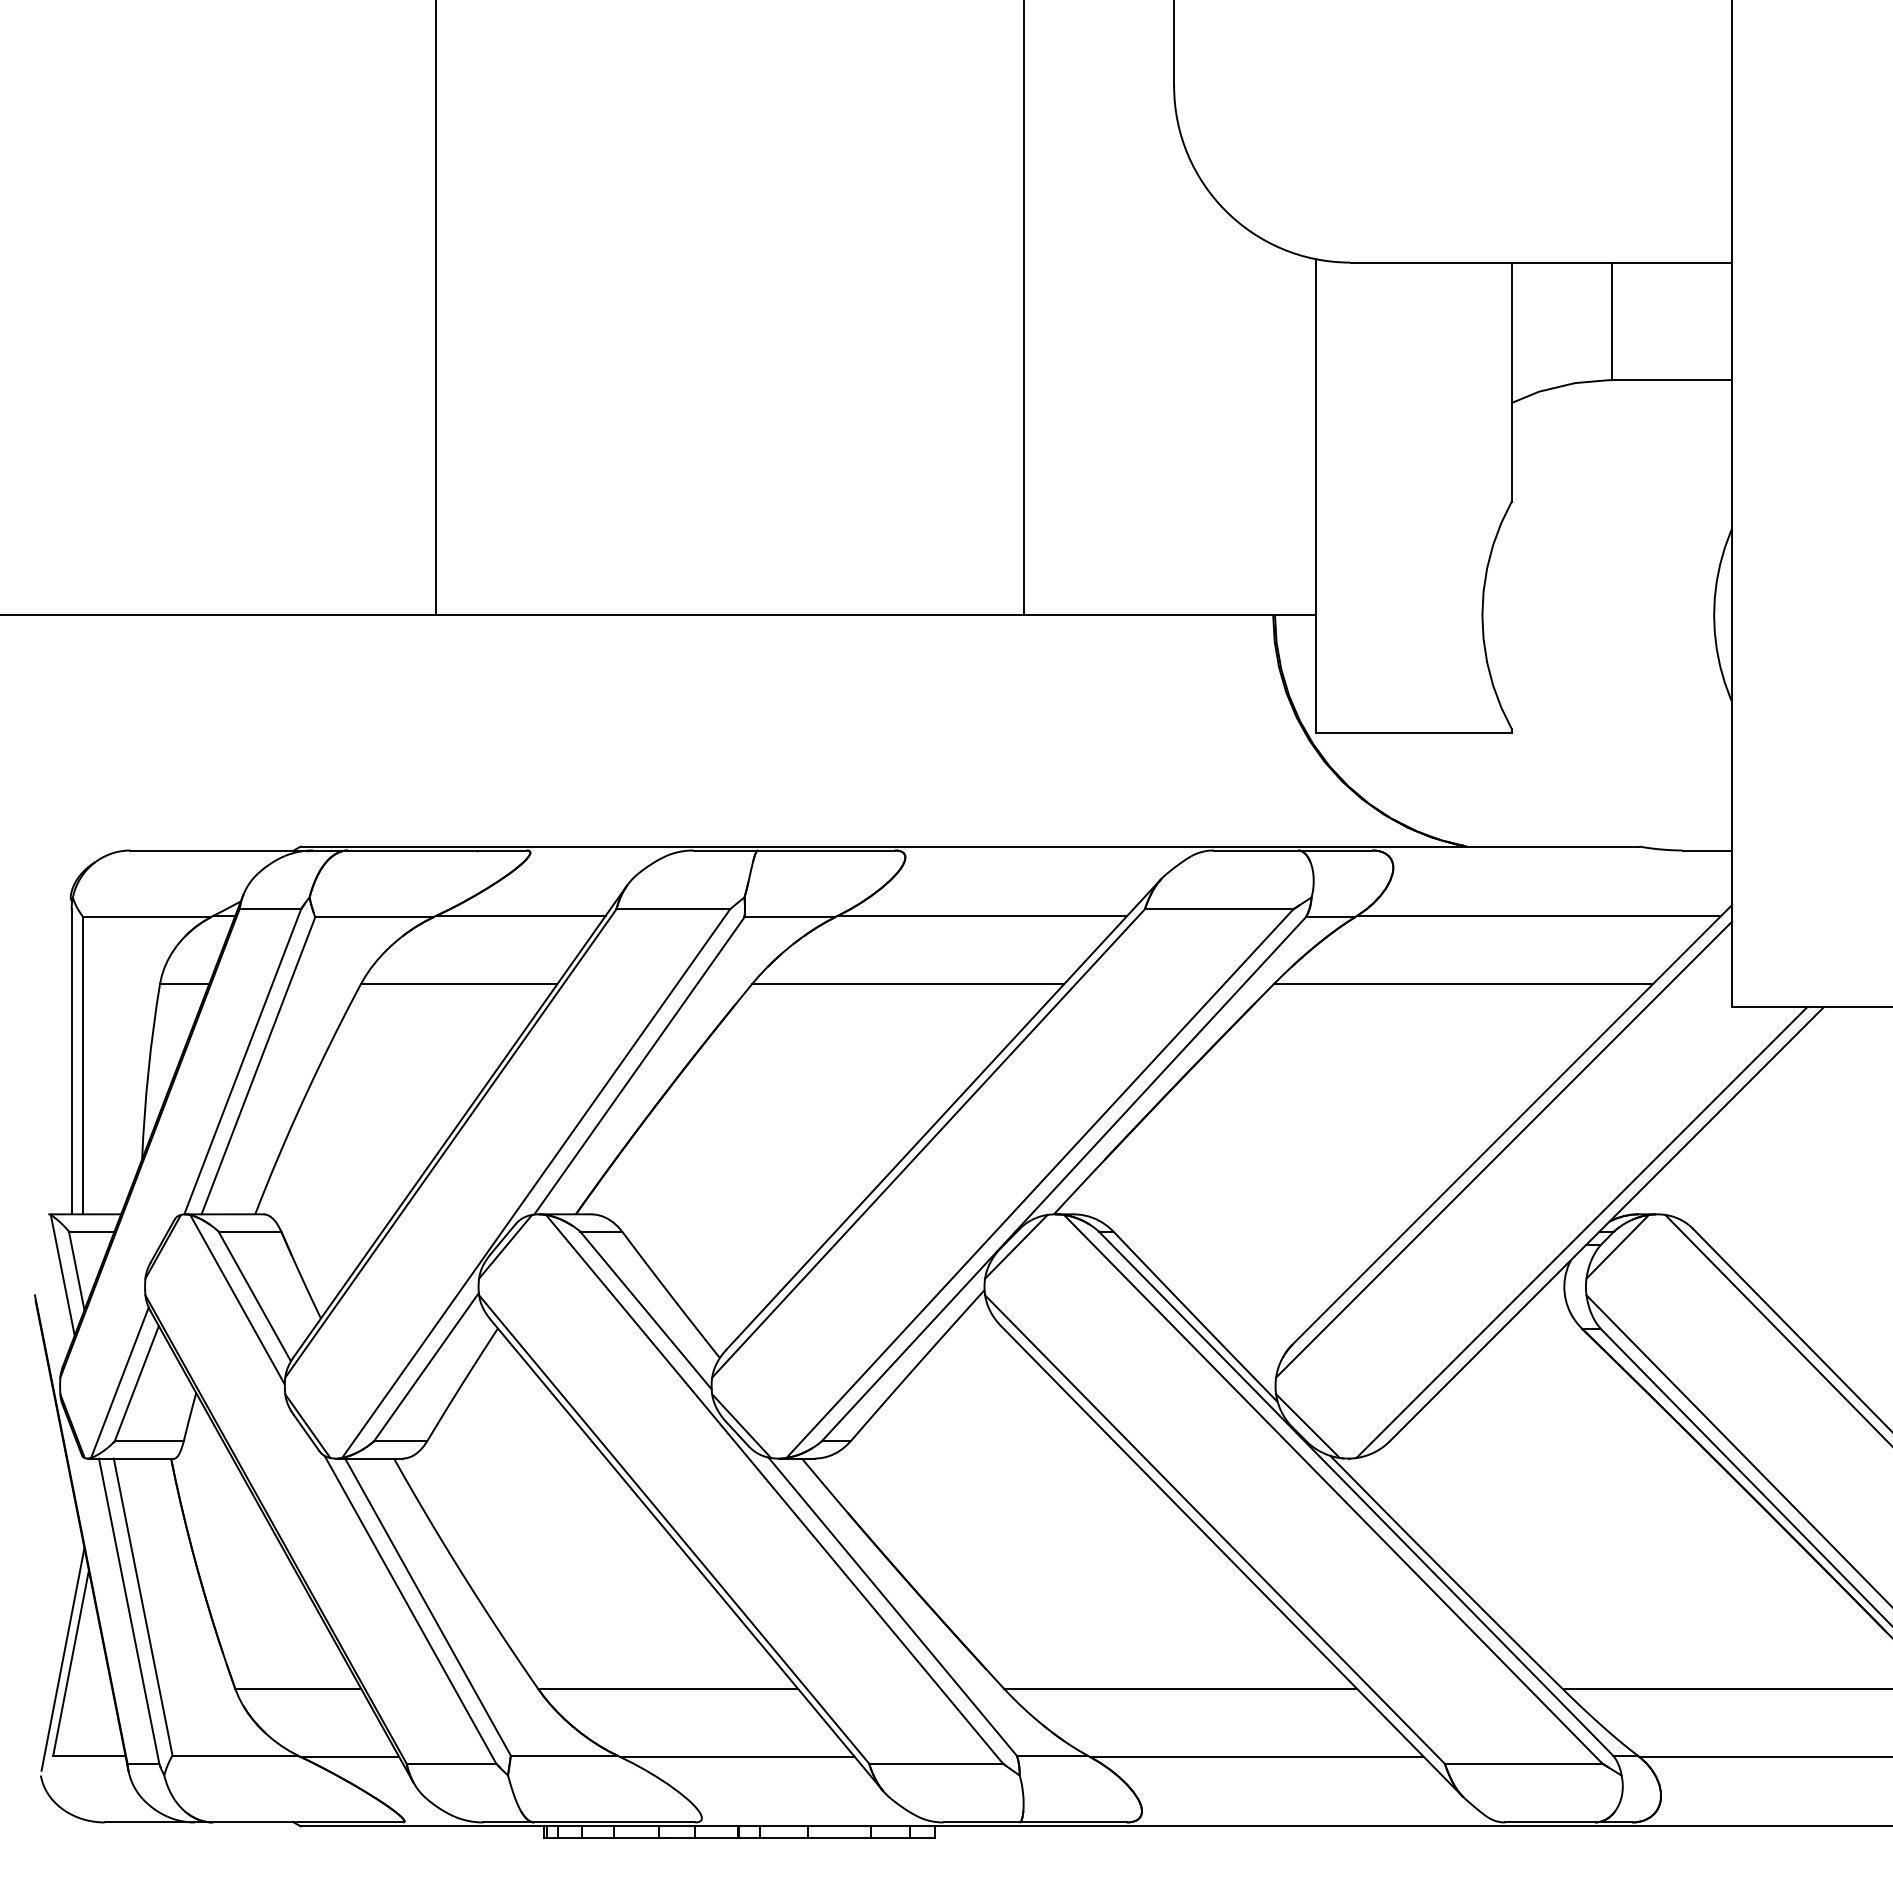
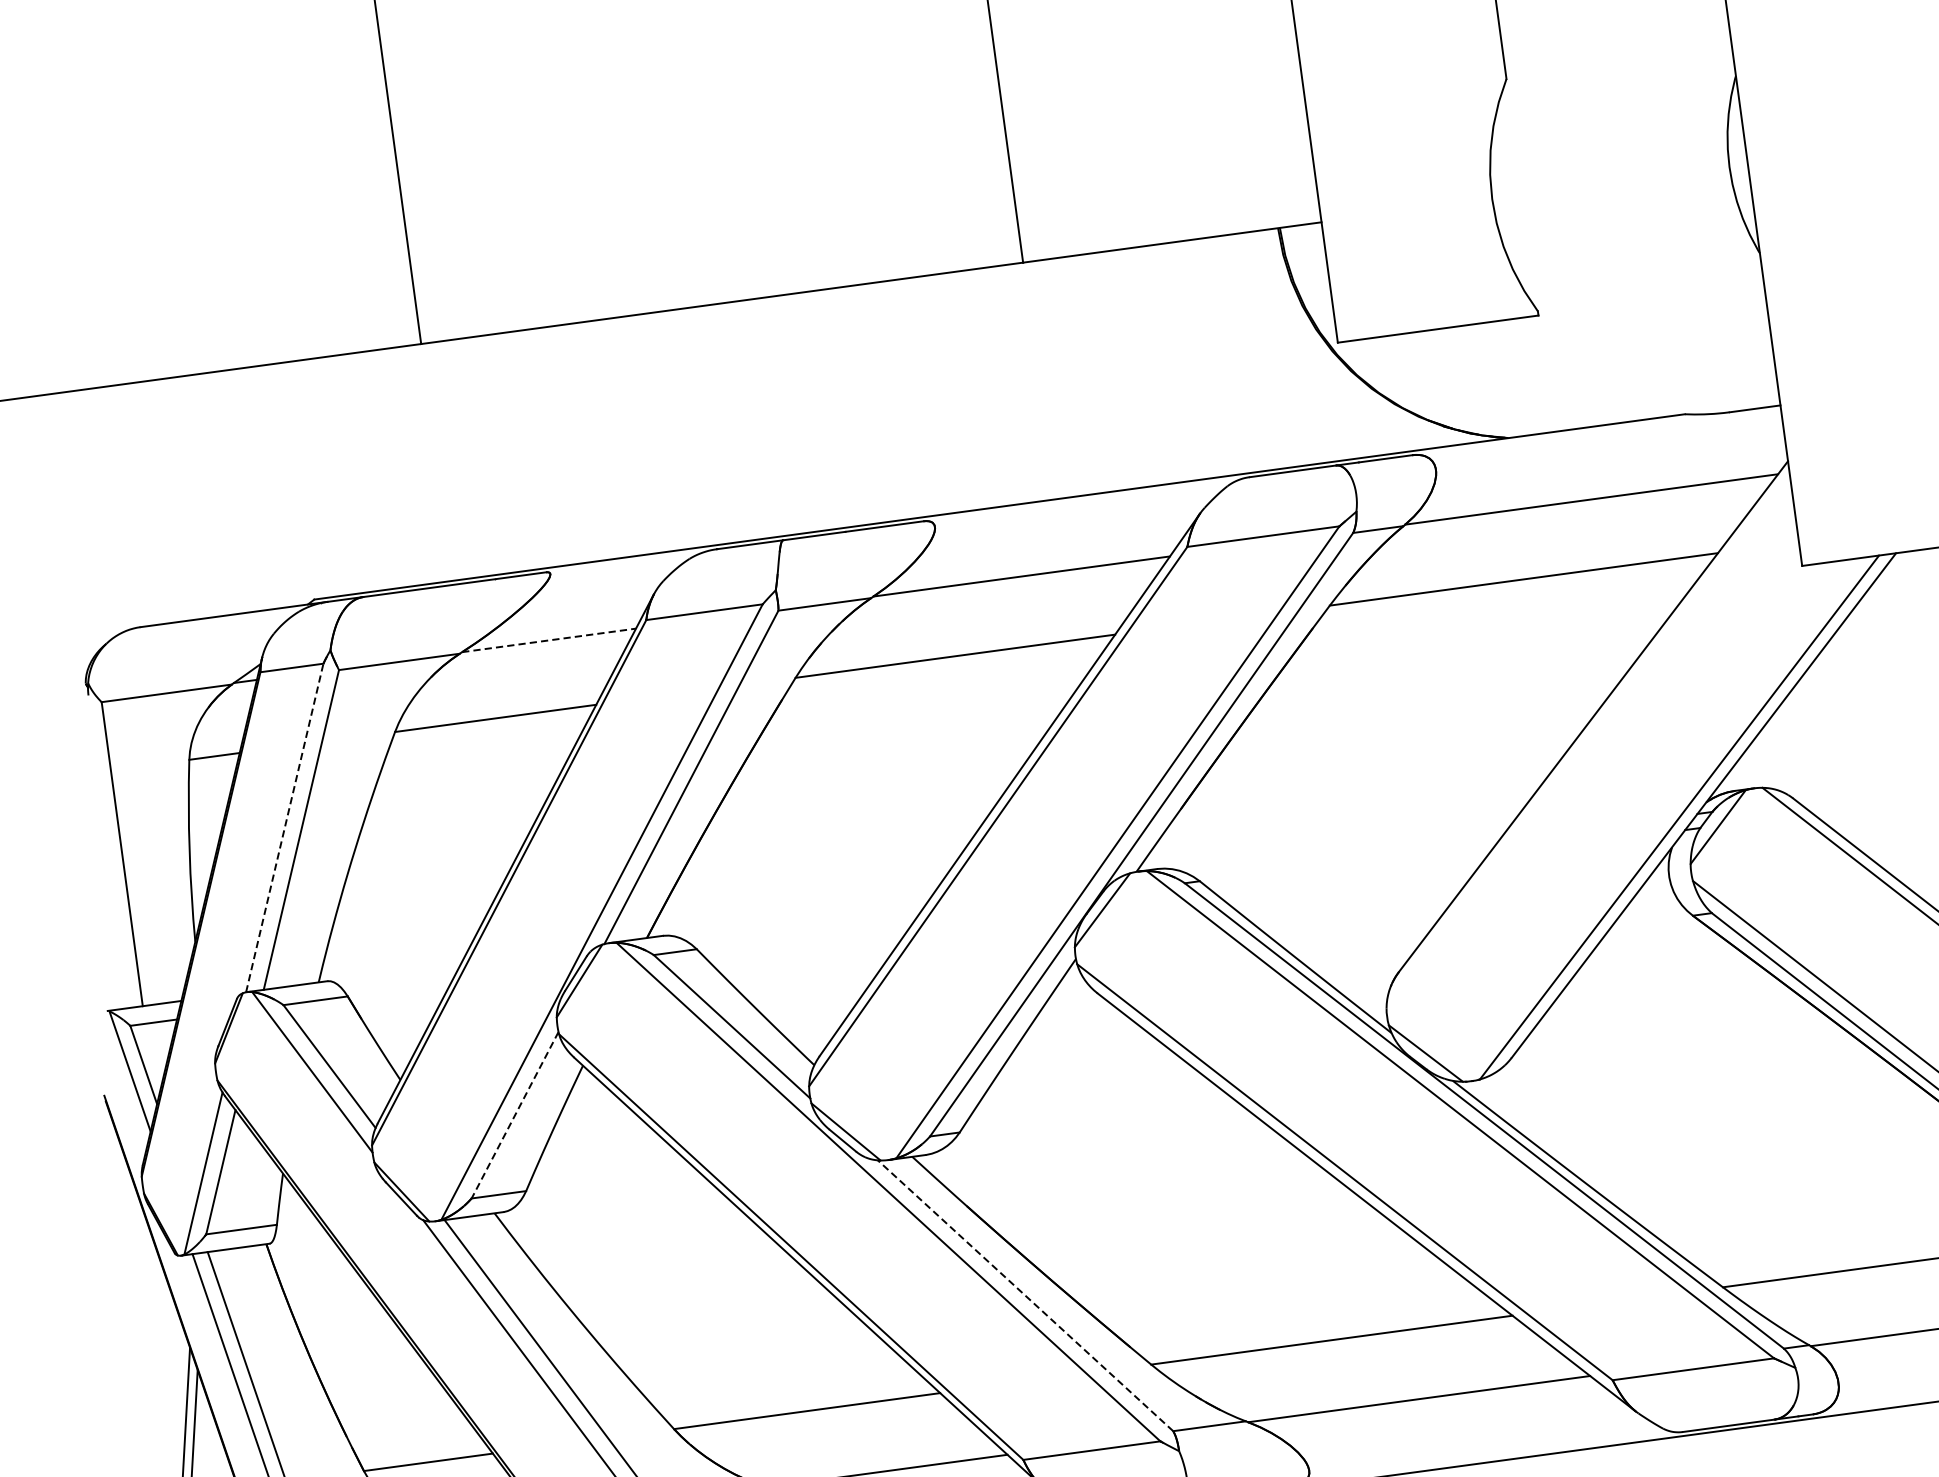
line: (520, 916) -> (549, 640), solid -> dashed
line: (71, 1061) -> (109, 851), removed
line: (242, 1061) -> (284, 827), solid -> dashed
line: (1504, 1149) -> (1588, 743), removed
line: (426, 1367) -> (515, 1115), solid -> dashed
line: (892, 1606) -> (1025, 1295), solid -> dashed

